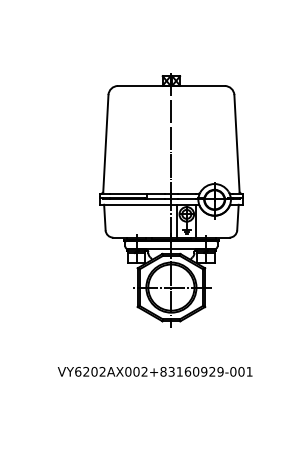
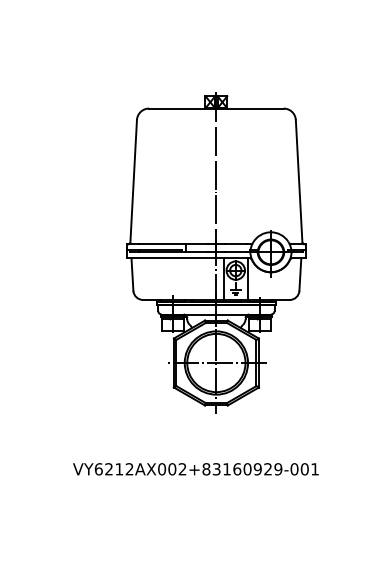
text: (94, 371) -> (119, 468), VY6202AX002+83160929-001 -> VY6212AX002+83160929-001

